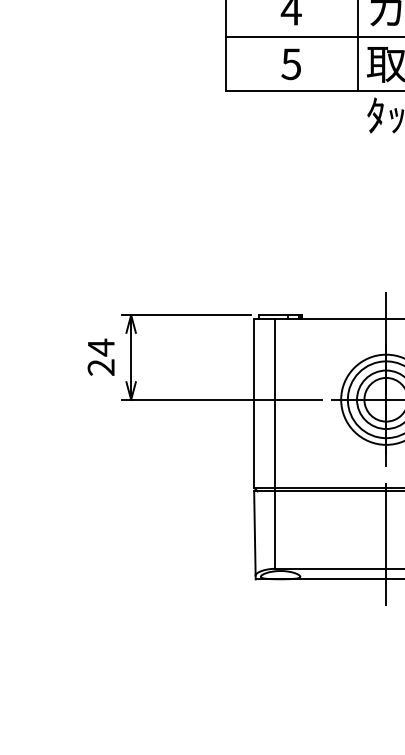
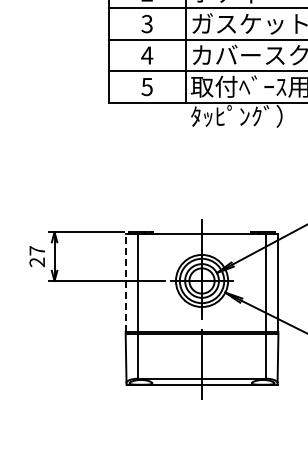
text: (99, 347) -> (36, 250), 24 -> 27
line: (253, 404) -> (125, 283), solid -> dashed

